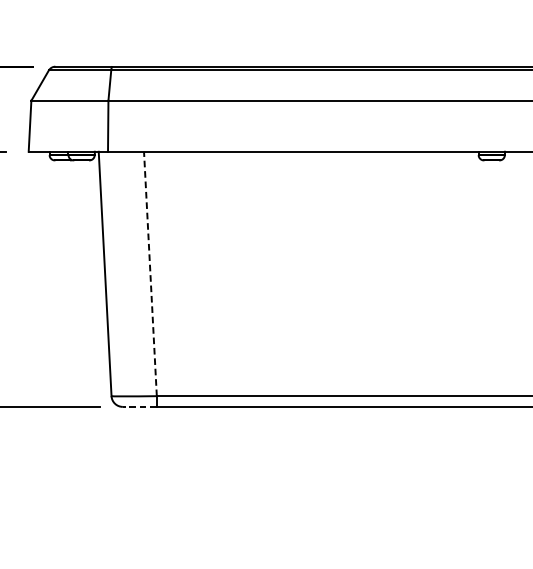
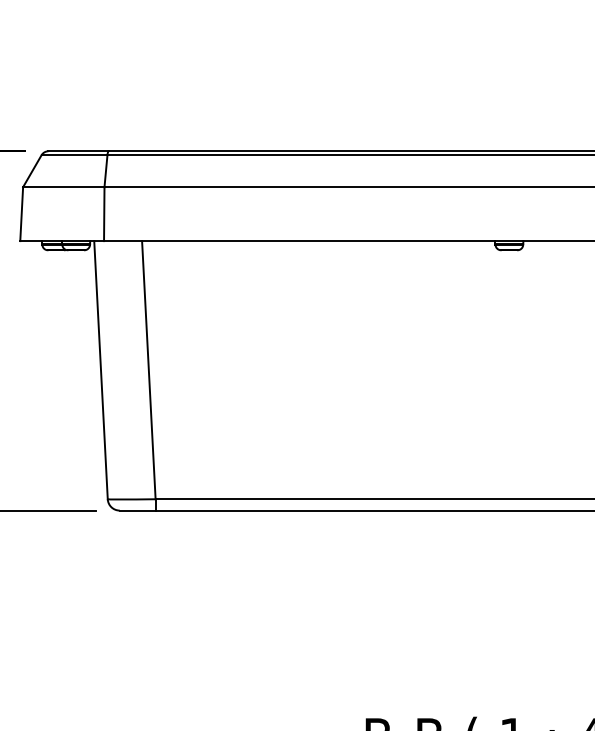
line: (150, 273) -> (148, 369), dashed -> solid
line: (139, 406) -> (137, 510), dashed -> solid

